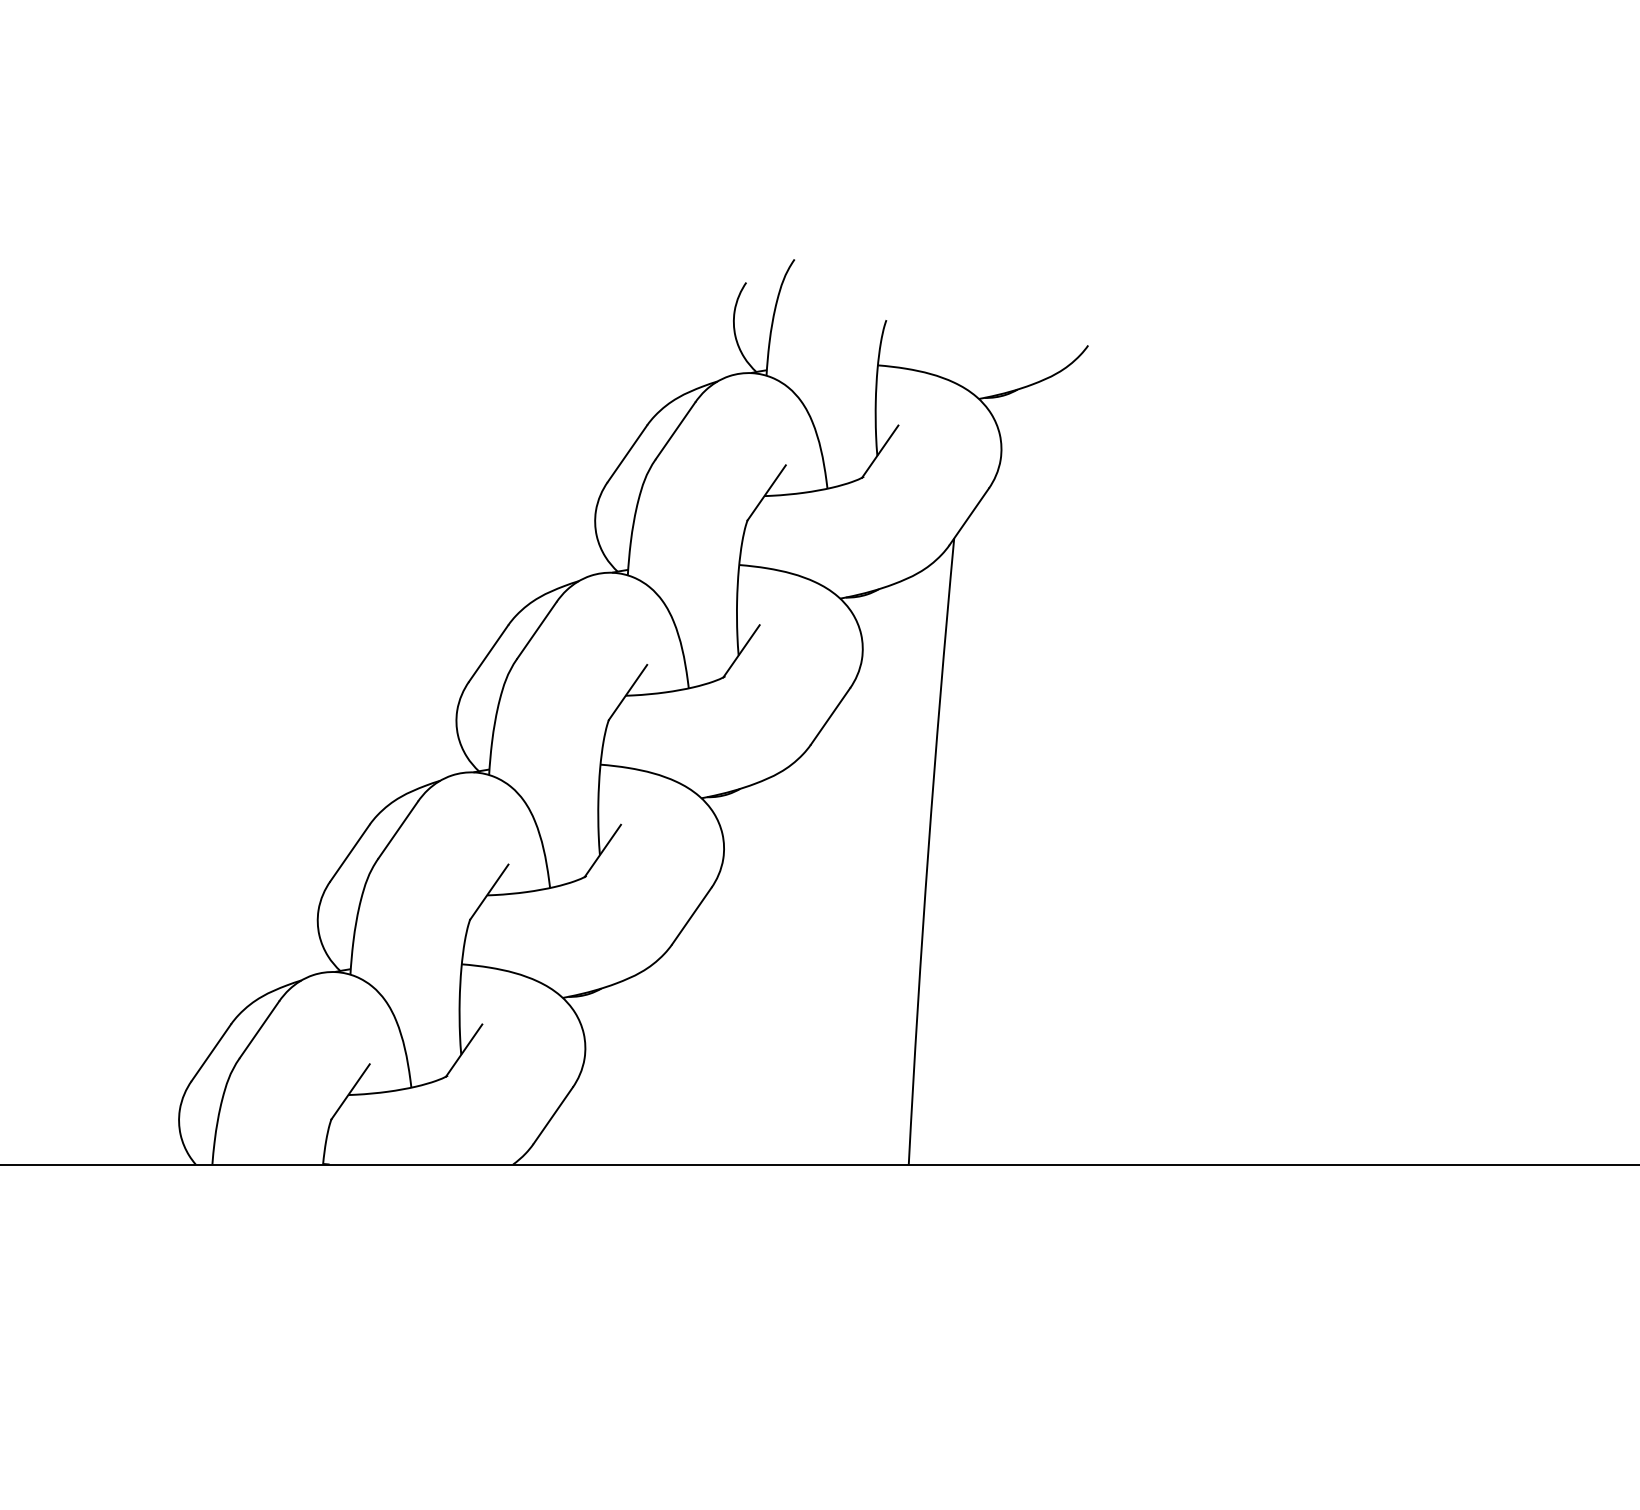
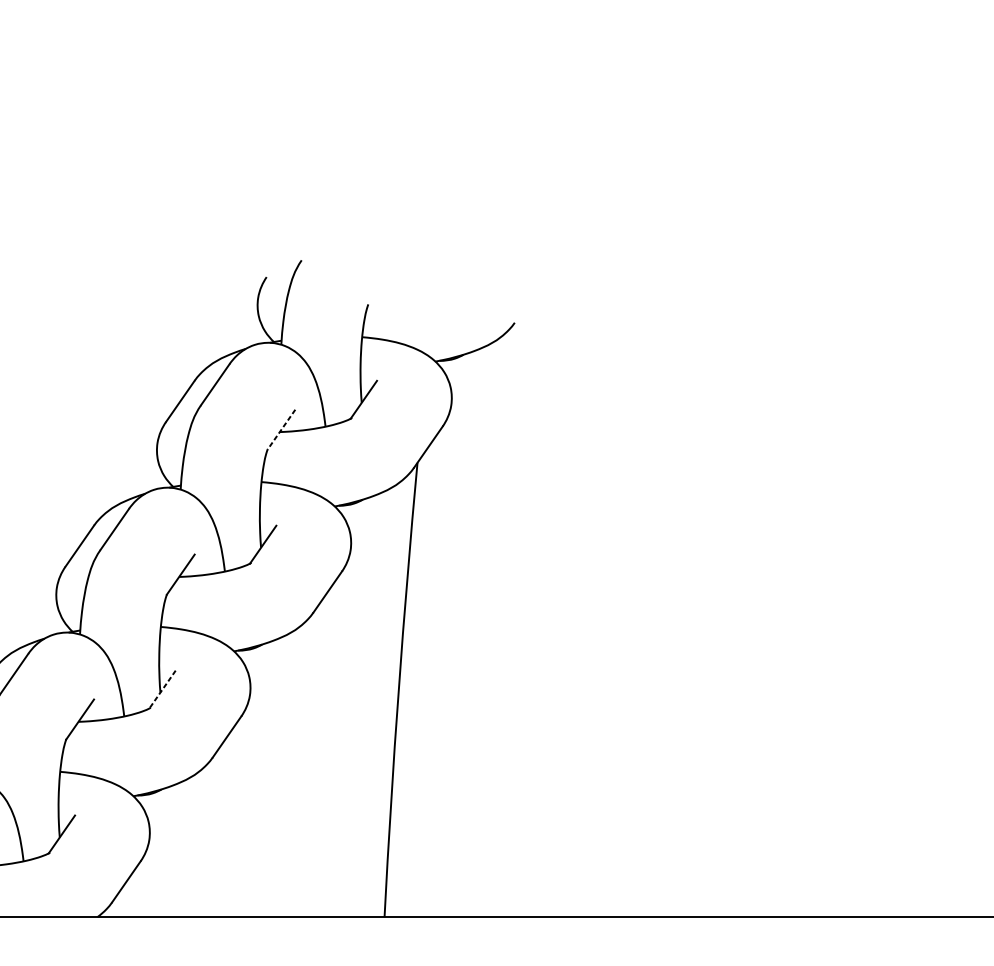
line: (766, 492) -> (281, 429), solid -> dashed
line: (602, 850) -> (162, 689), solid -> dashed

